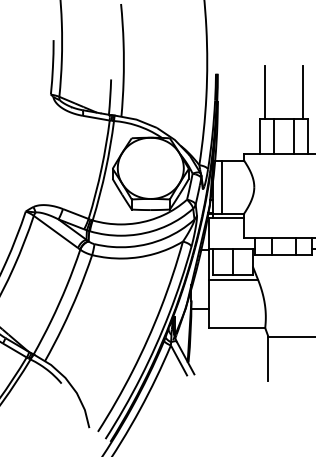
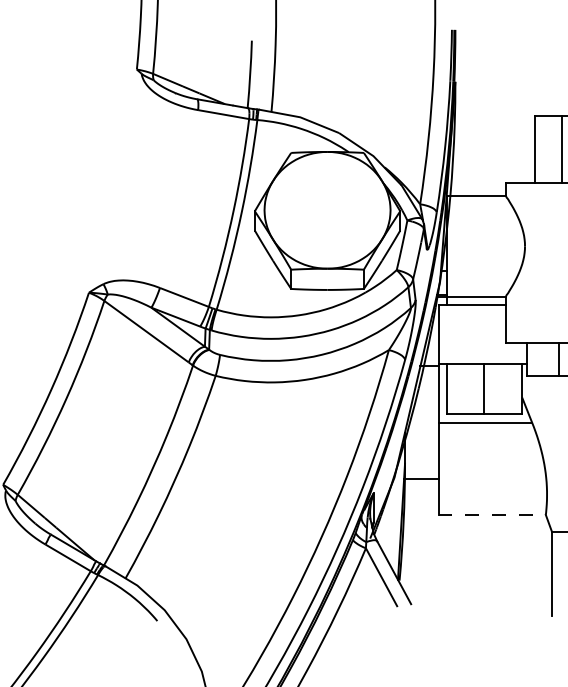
line: (264, 92) -> (544, 65), removed
line: (222, 186) -> (464, 244), removed
line: (237, 327) -> (492, 513), solid -> dashed

